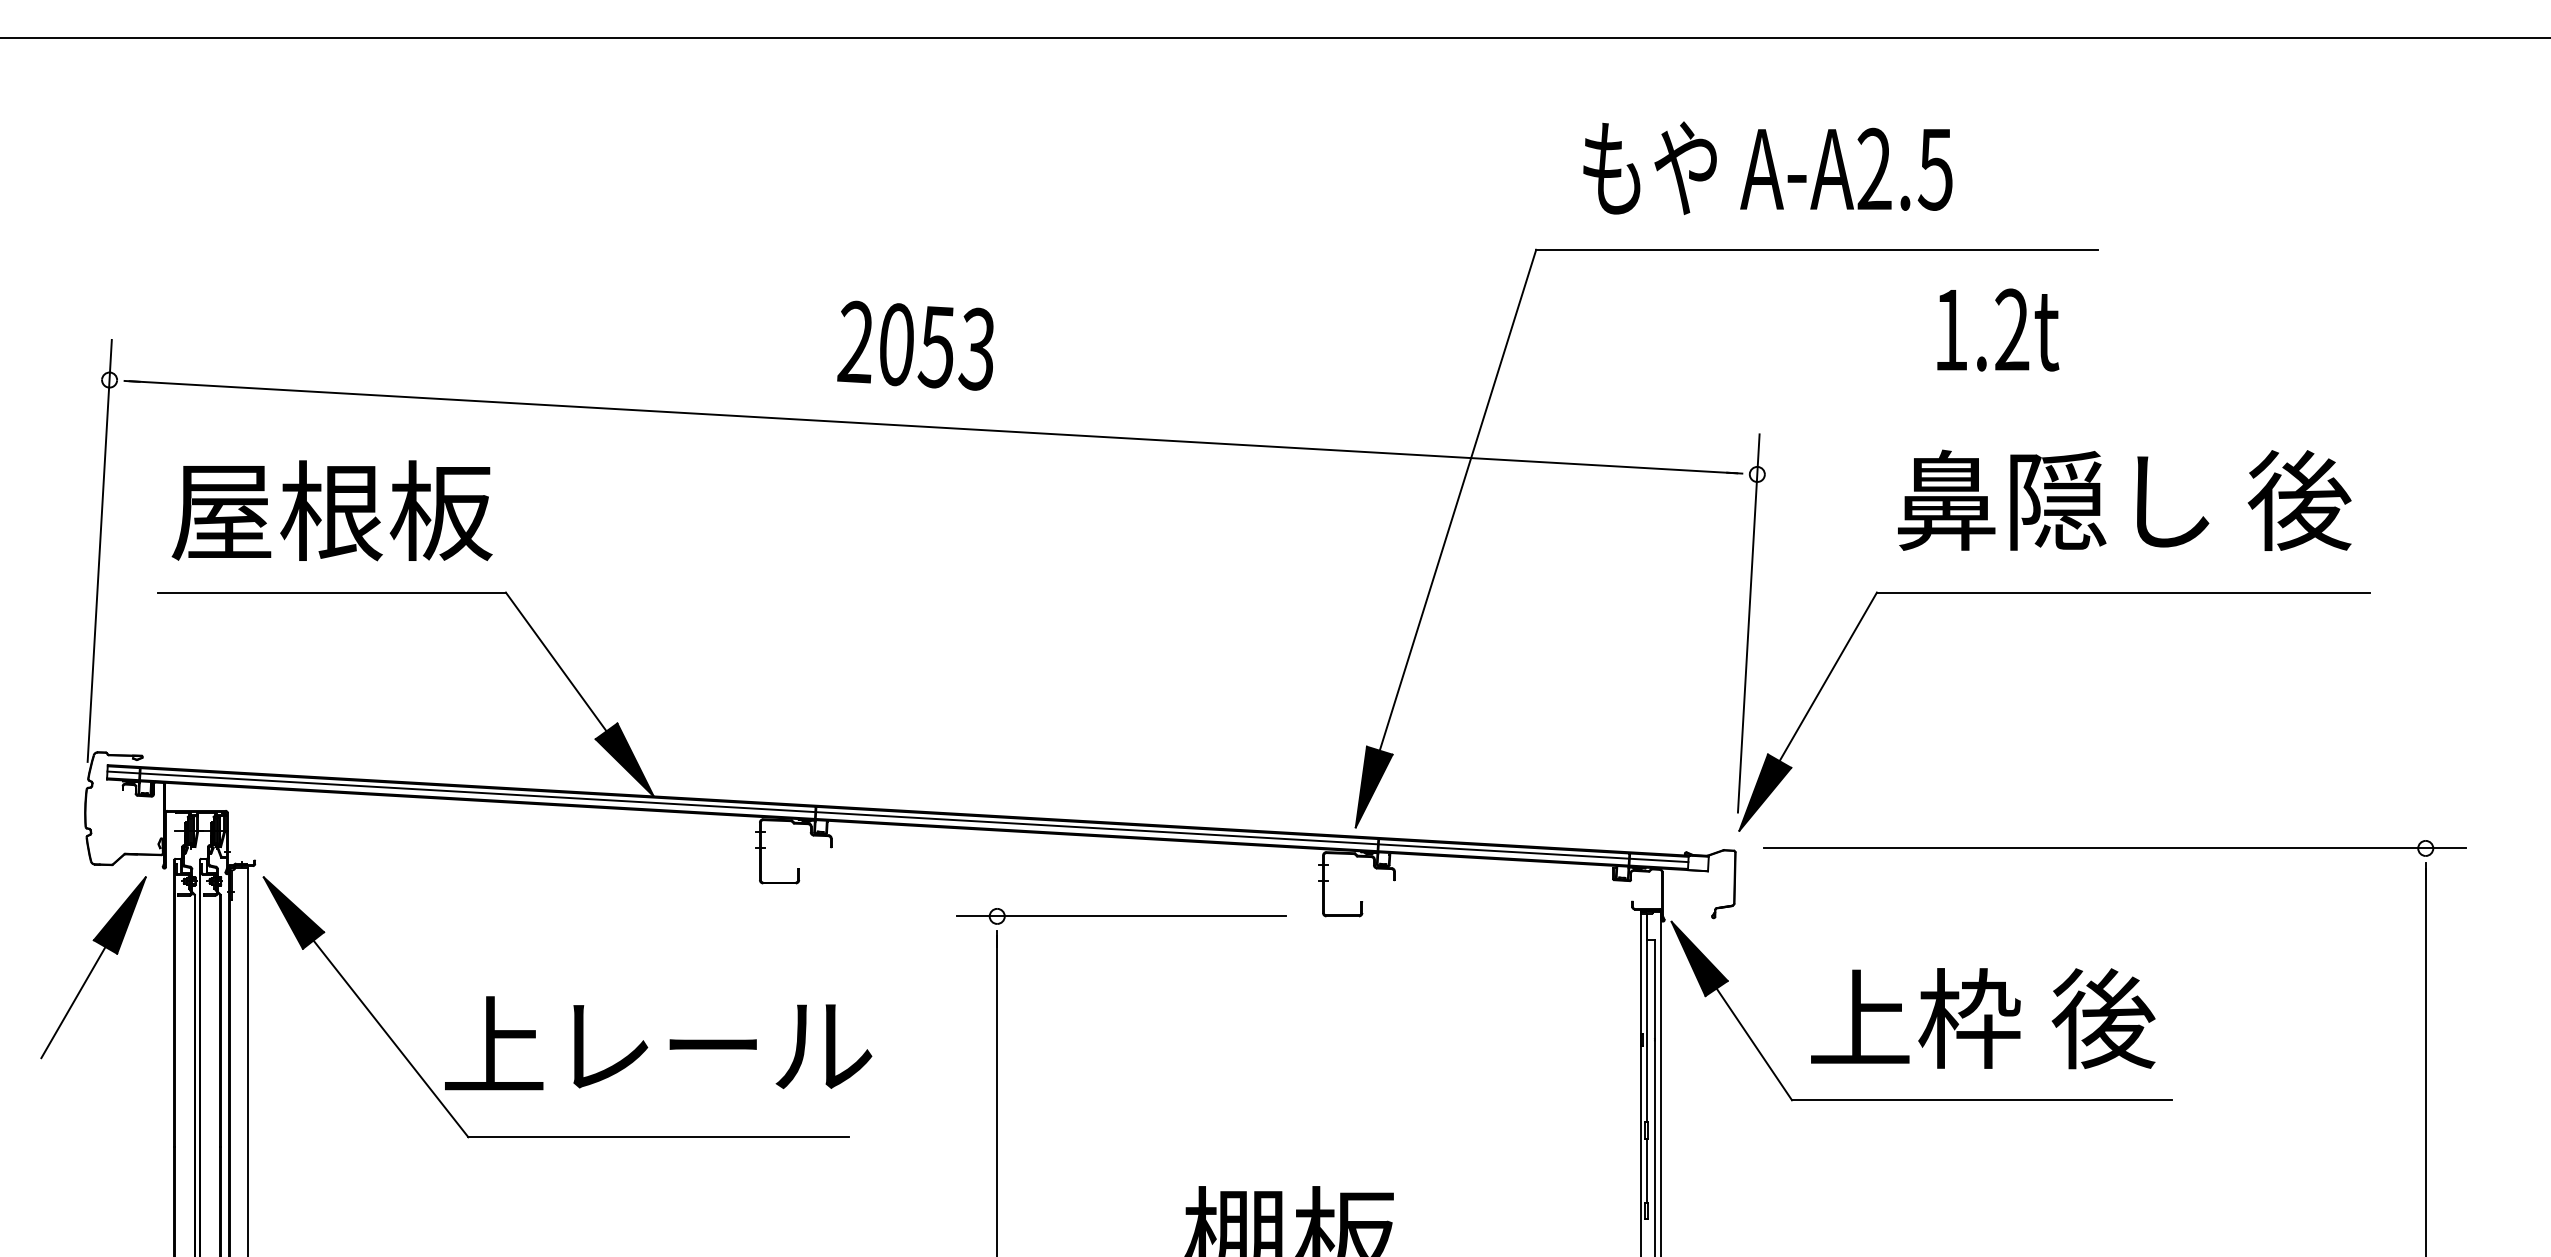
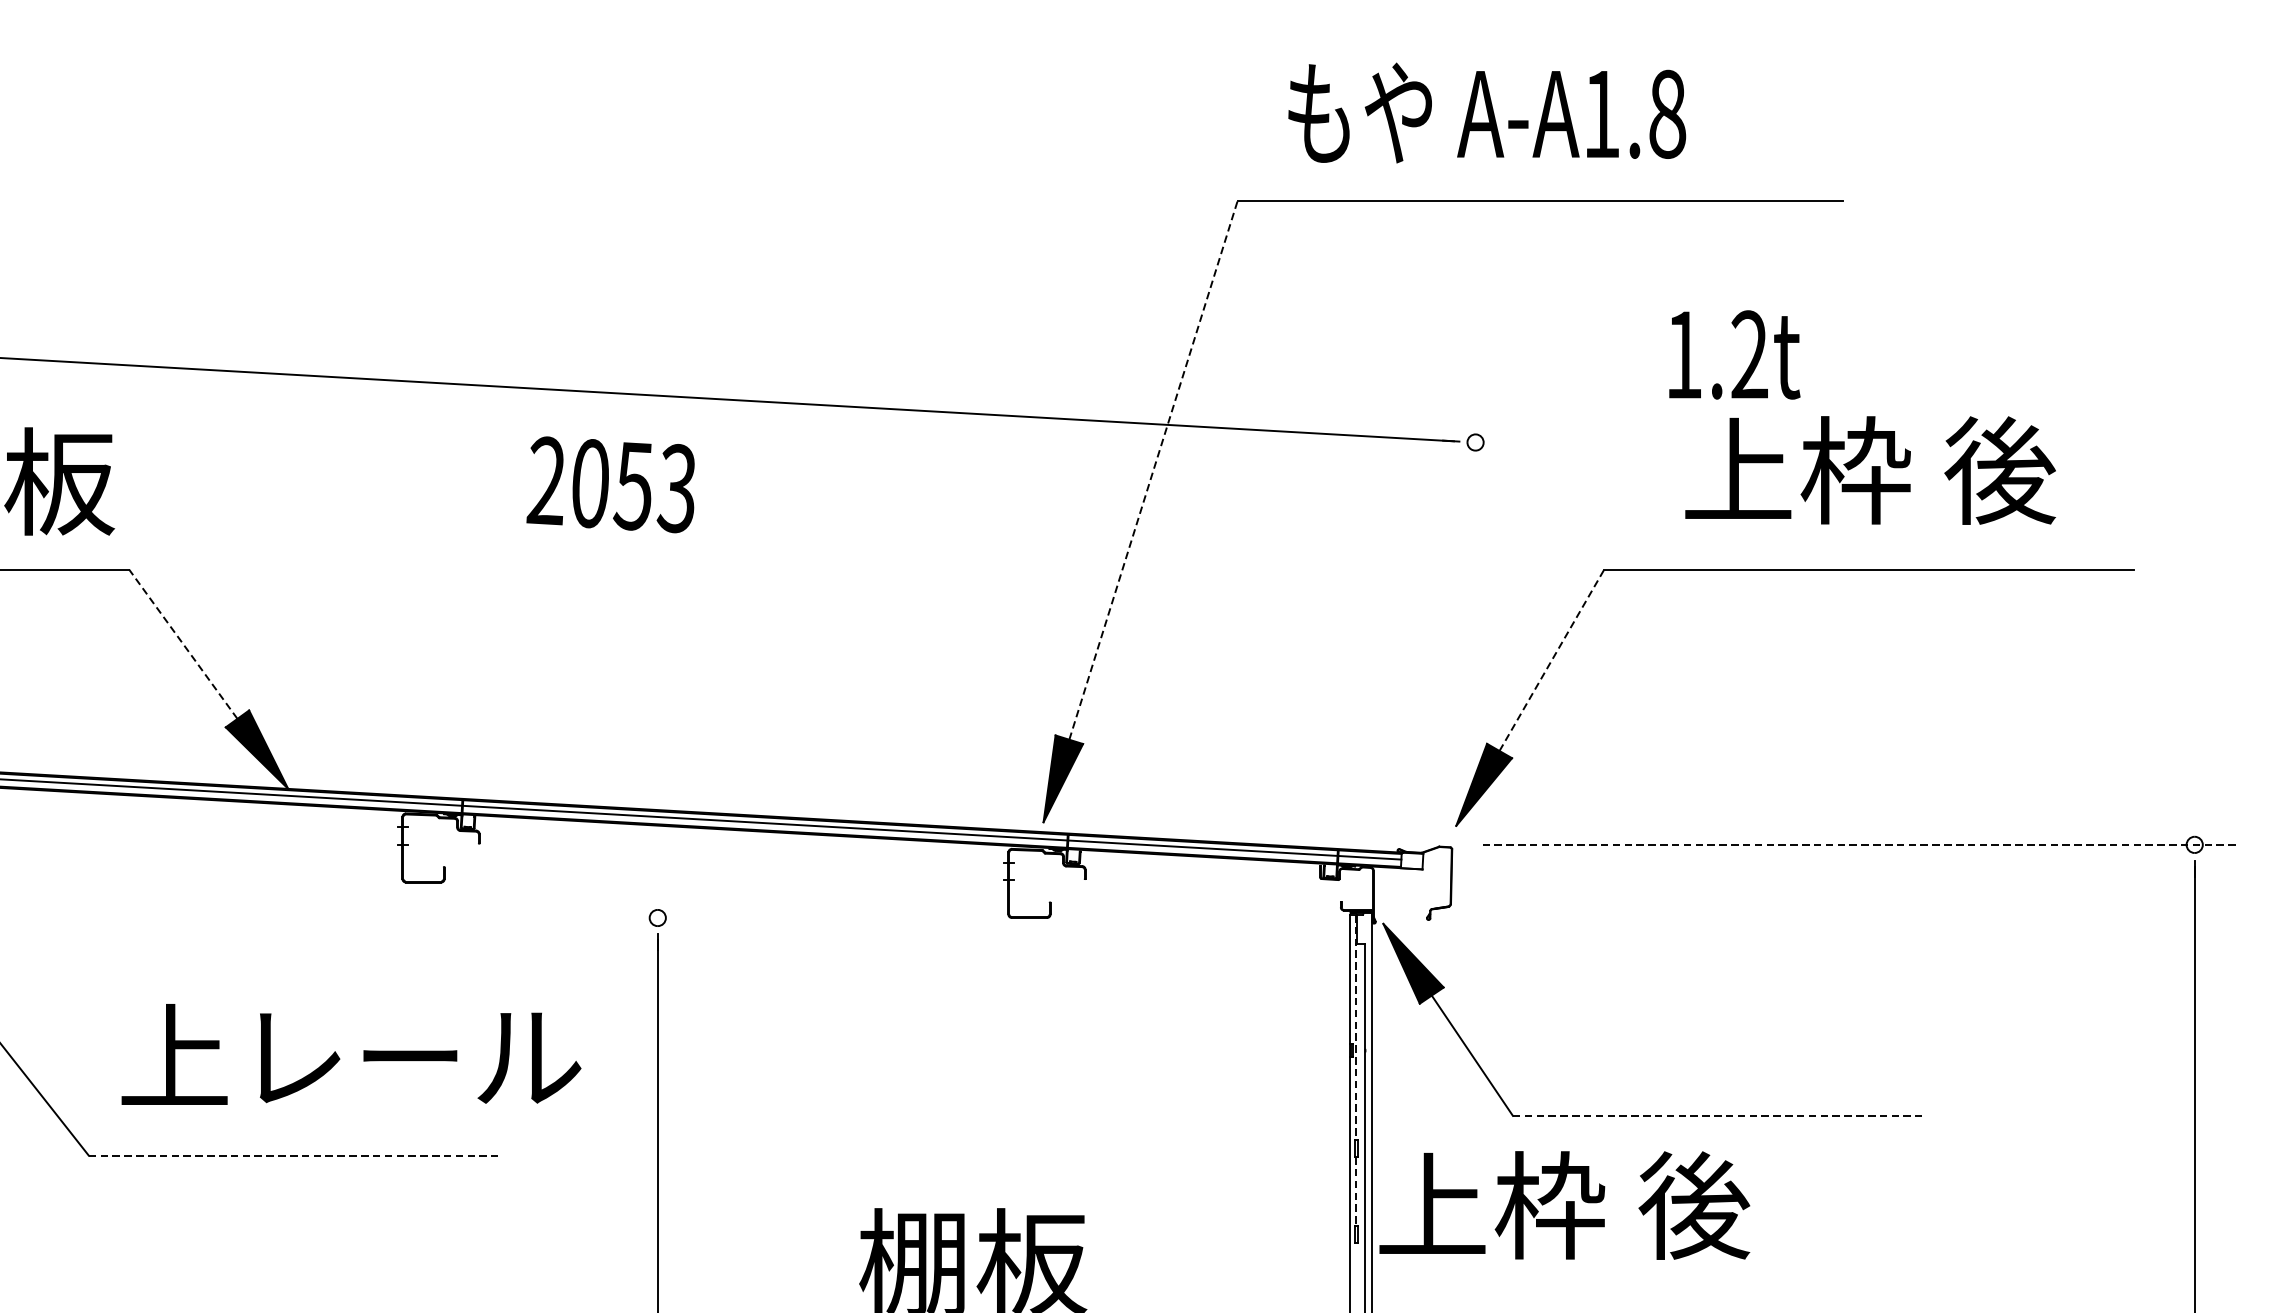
text: (1904, 168) -> (1633, 113), A-A2.5 -> A-A1.8
text: (1998, 329) -> (1735, 354), moved
text: (915, 345) -> (610, 484), moved
line: (1458, 499) -> (1154, 469), solid -> dashed
text: (2124, 499) -> (1870, 469), 鼻隠し 後 -> 上枠 後
line: (1748, 623) -> (1466, 602), removed
line: (556, 661) -> (183, 643), solid -> dashed
line: (1828, 676) -> (1552, 659), solid -> dashed
line: (2115, 848) -> (1860, 844), solid -> dashed
line: (1121, 916) -> (791, 918), removed
line: (1646, 1018) -> (1356, 1027), solid -> dashed
text: (1983, 1018) -> (1565, 1205), moved
text: (658, 1043) -> (351, 1054), moved
line: (1982, 1100) -> (1717, 1116), solid -> dashed
line: (659, 1137) -> (294, 1155), solid -> dashed
line: (1646, 1170) -> (1356, 1191), solid -> dashed

